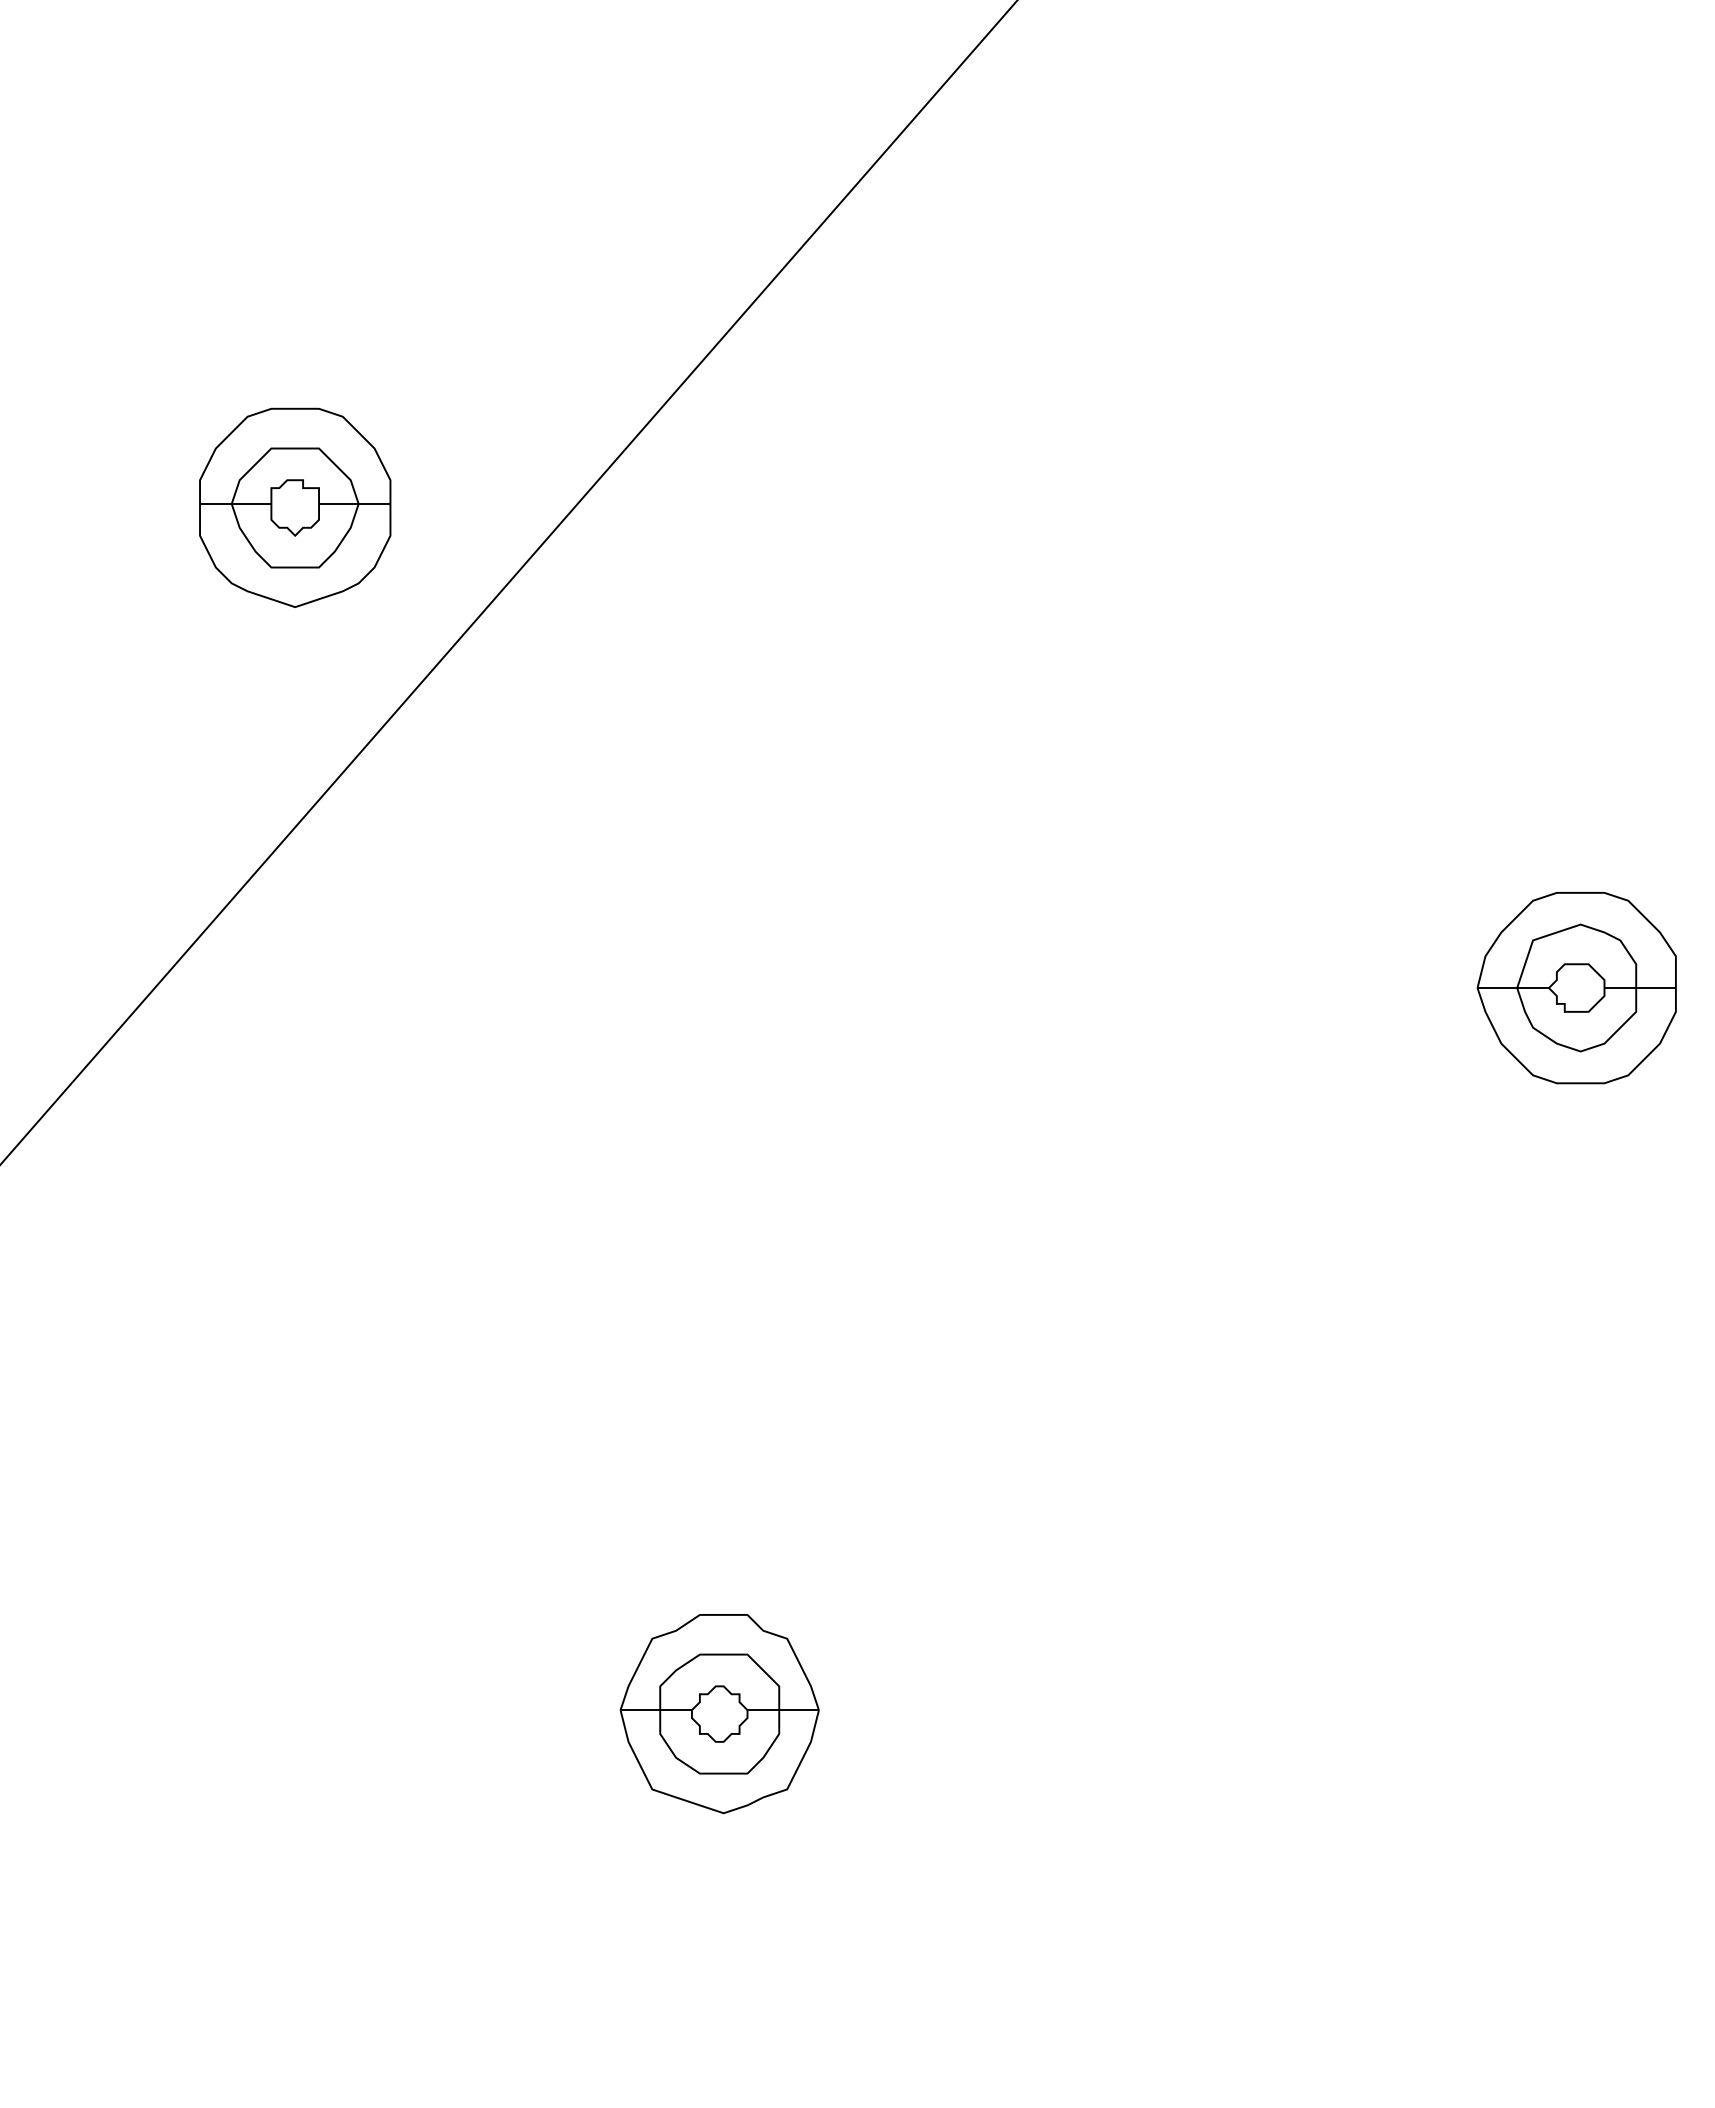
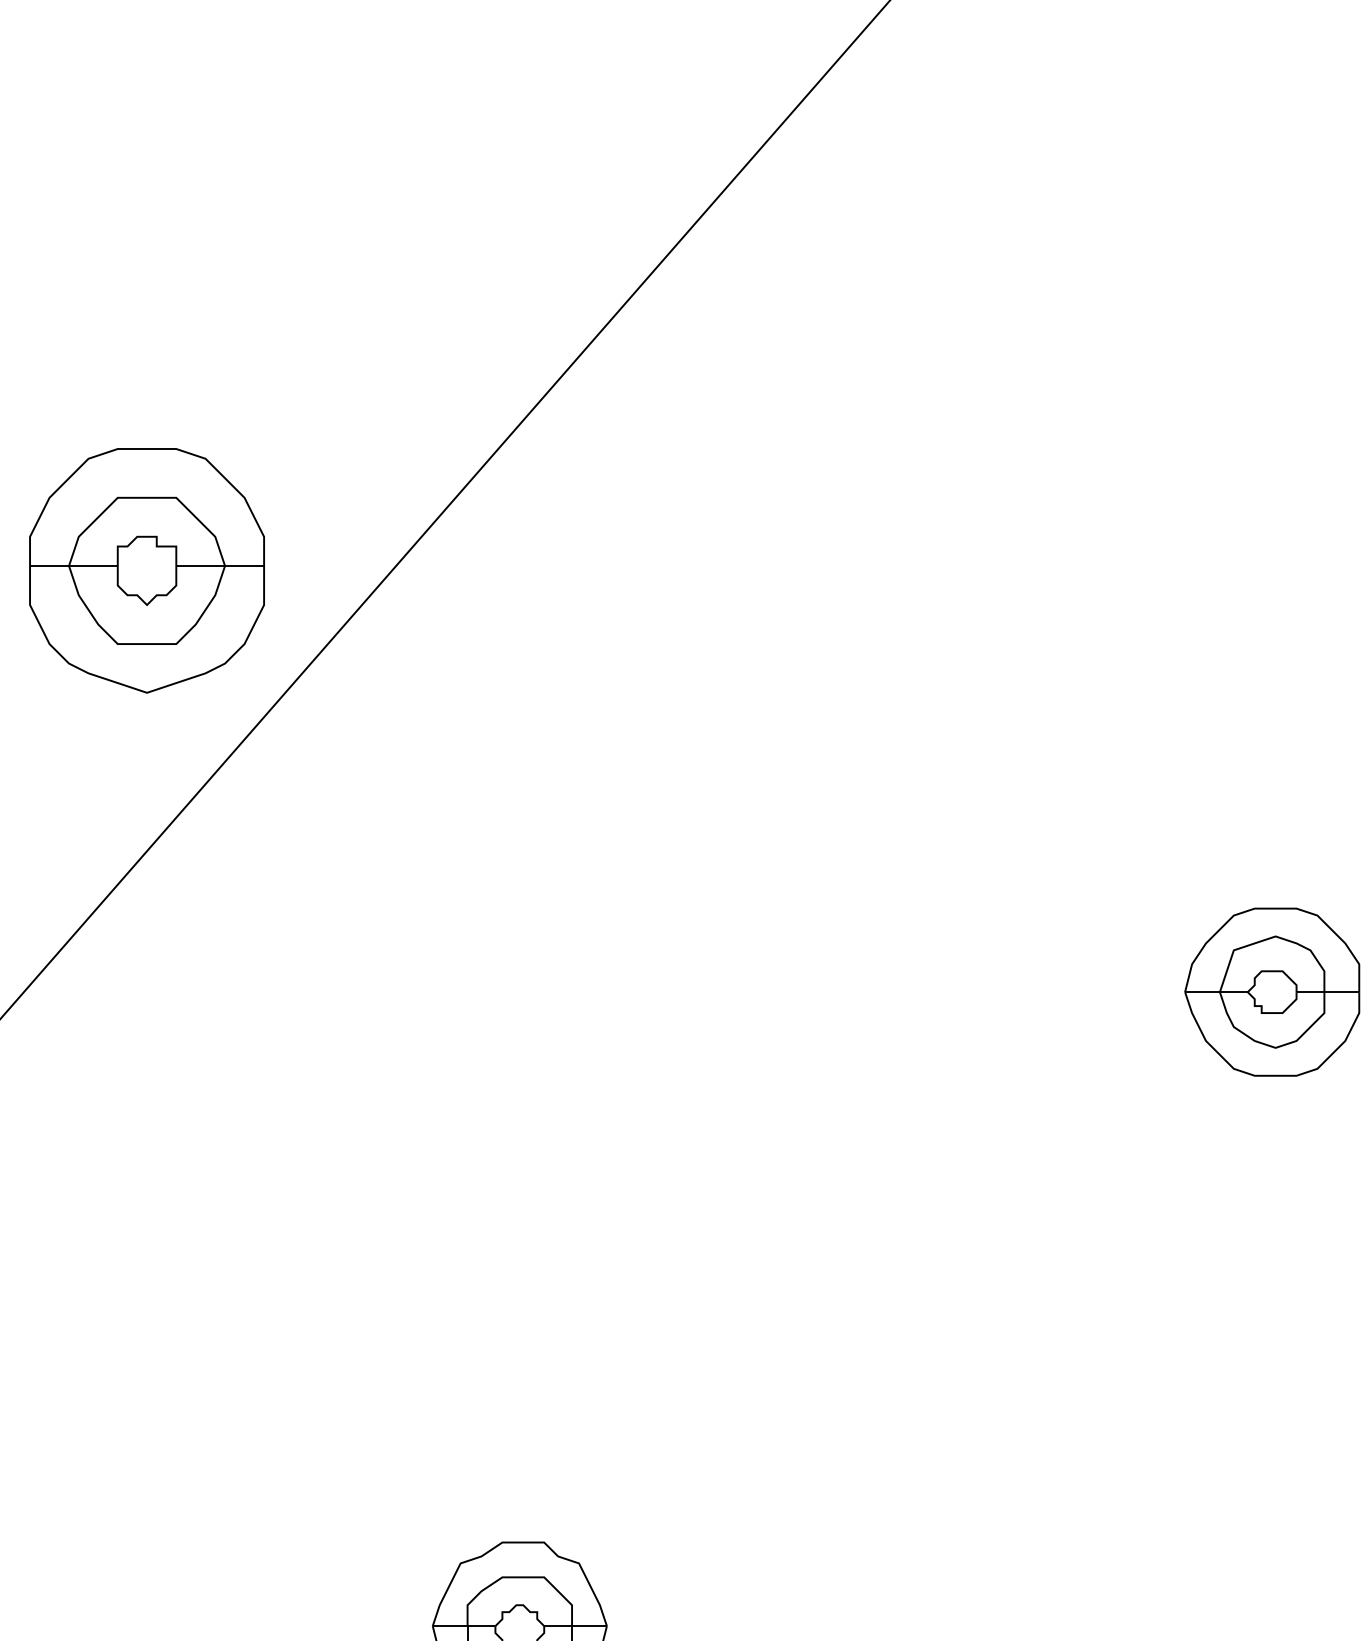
part: (295, 507) -> (147, 570), size x1.4

